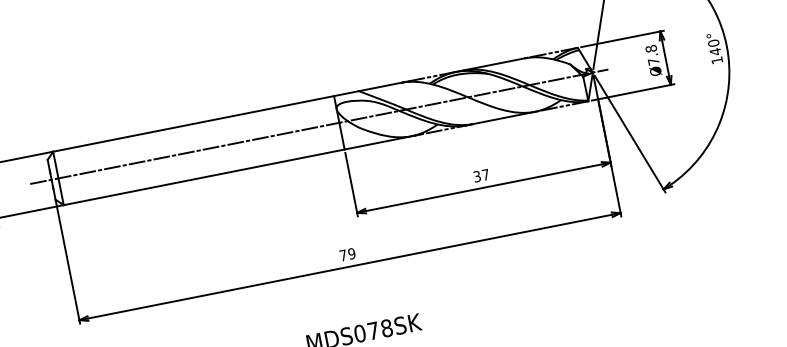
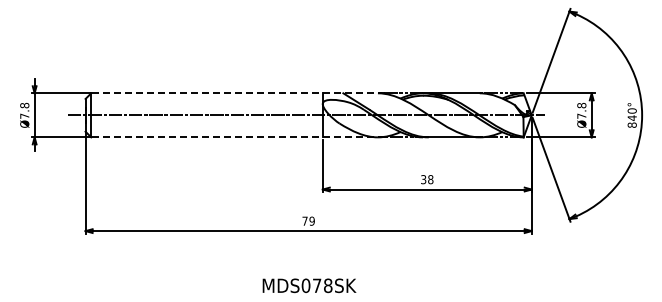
text: (716, 59) -> (631, 124), 140° -> 840°
line: (231, 116) -> (238, 93), solid -> dashed
line: (242, 169) -> (238, 137), solid -> dashed
text: (485, 174) -> (430, 179), 37 -> 38

